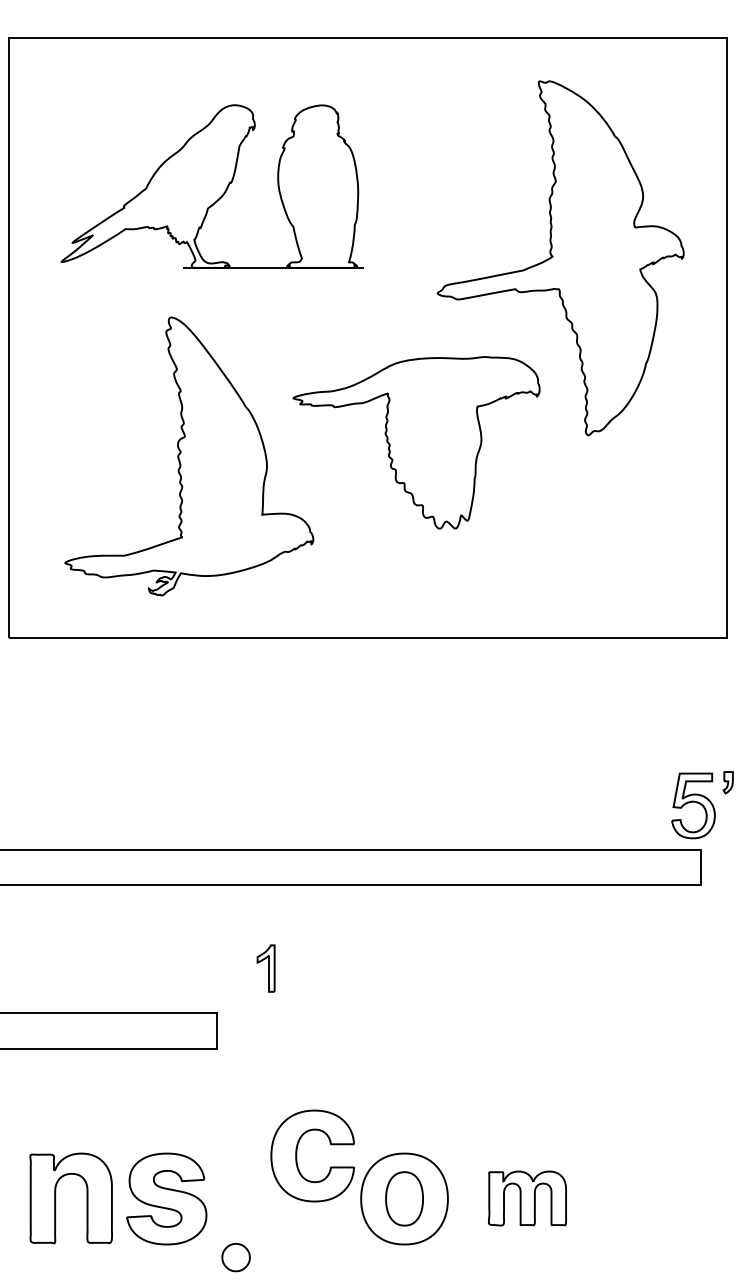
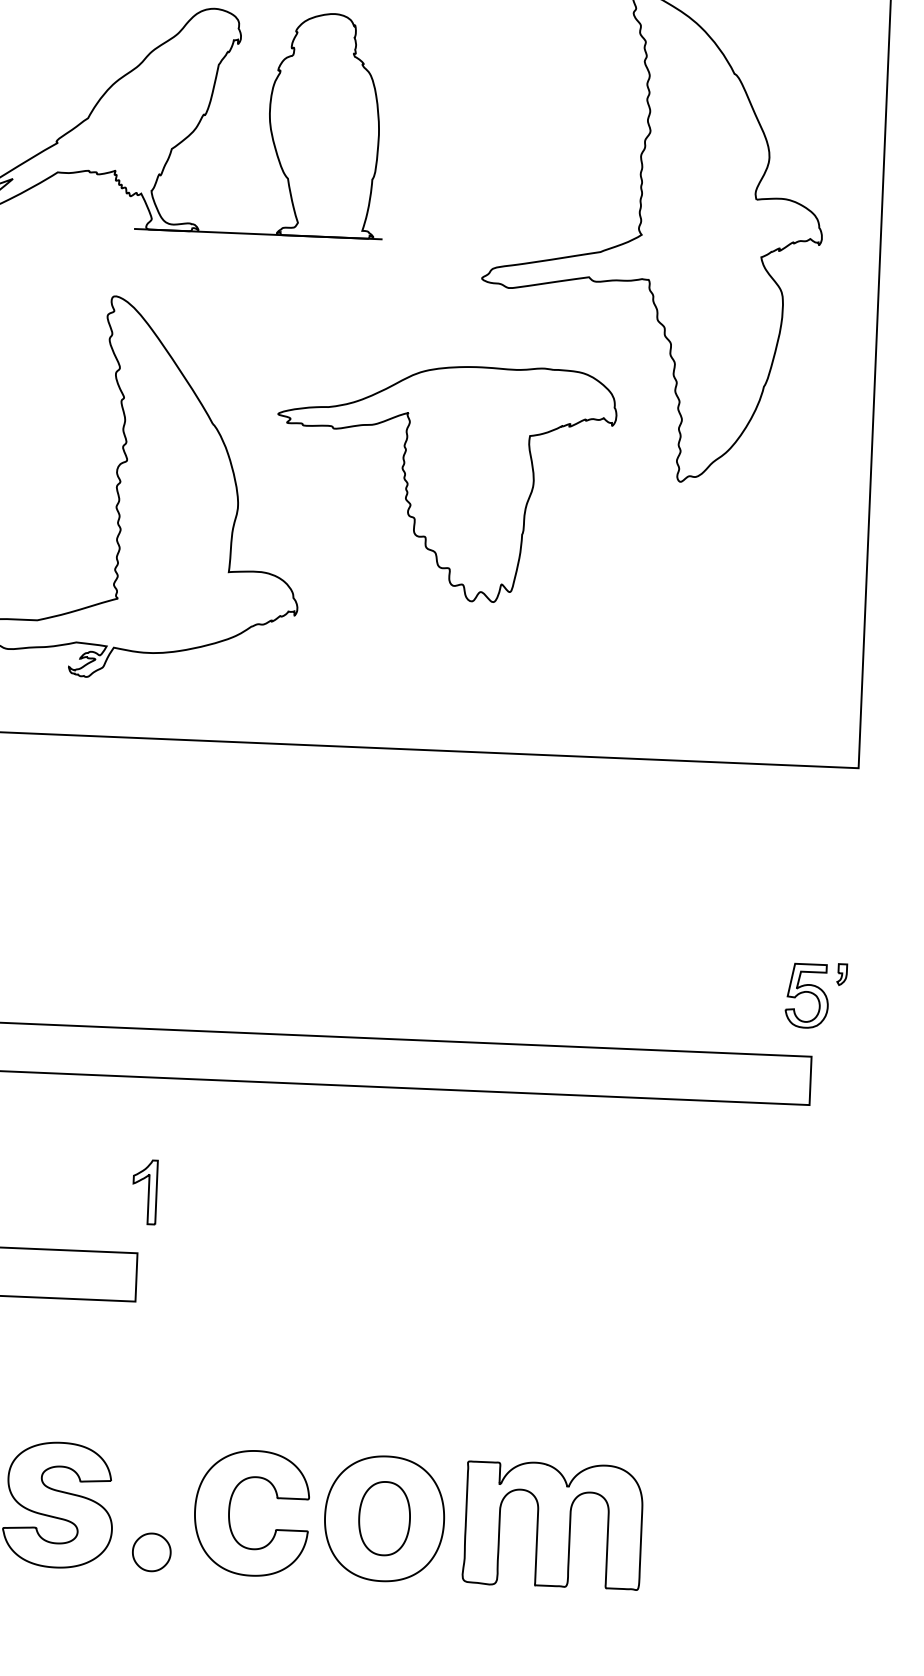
part: (702, 804) -> (815, 994), size x0.71
part: (265, 968) -> (144, 1191), moved
part: (297, 1155) -> (230, 1511), moved
part: (527, 1198) -> (553, 1525), size x1.67
part: (235, 1257) -> (150, 1552), moved

